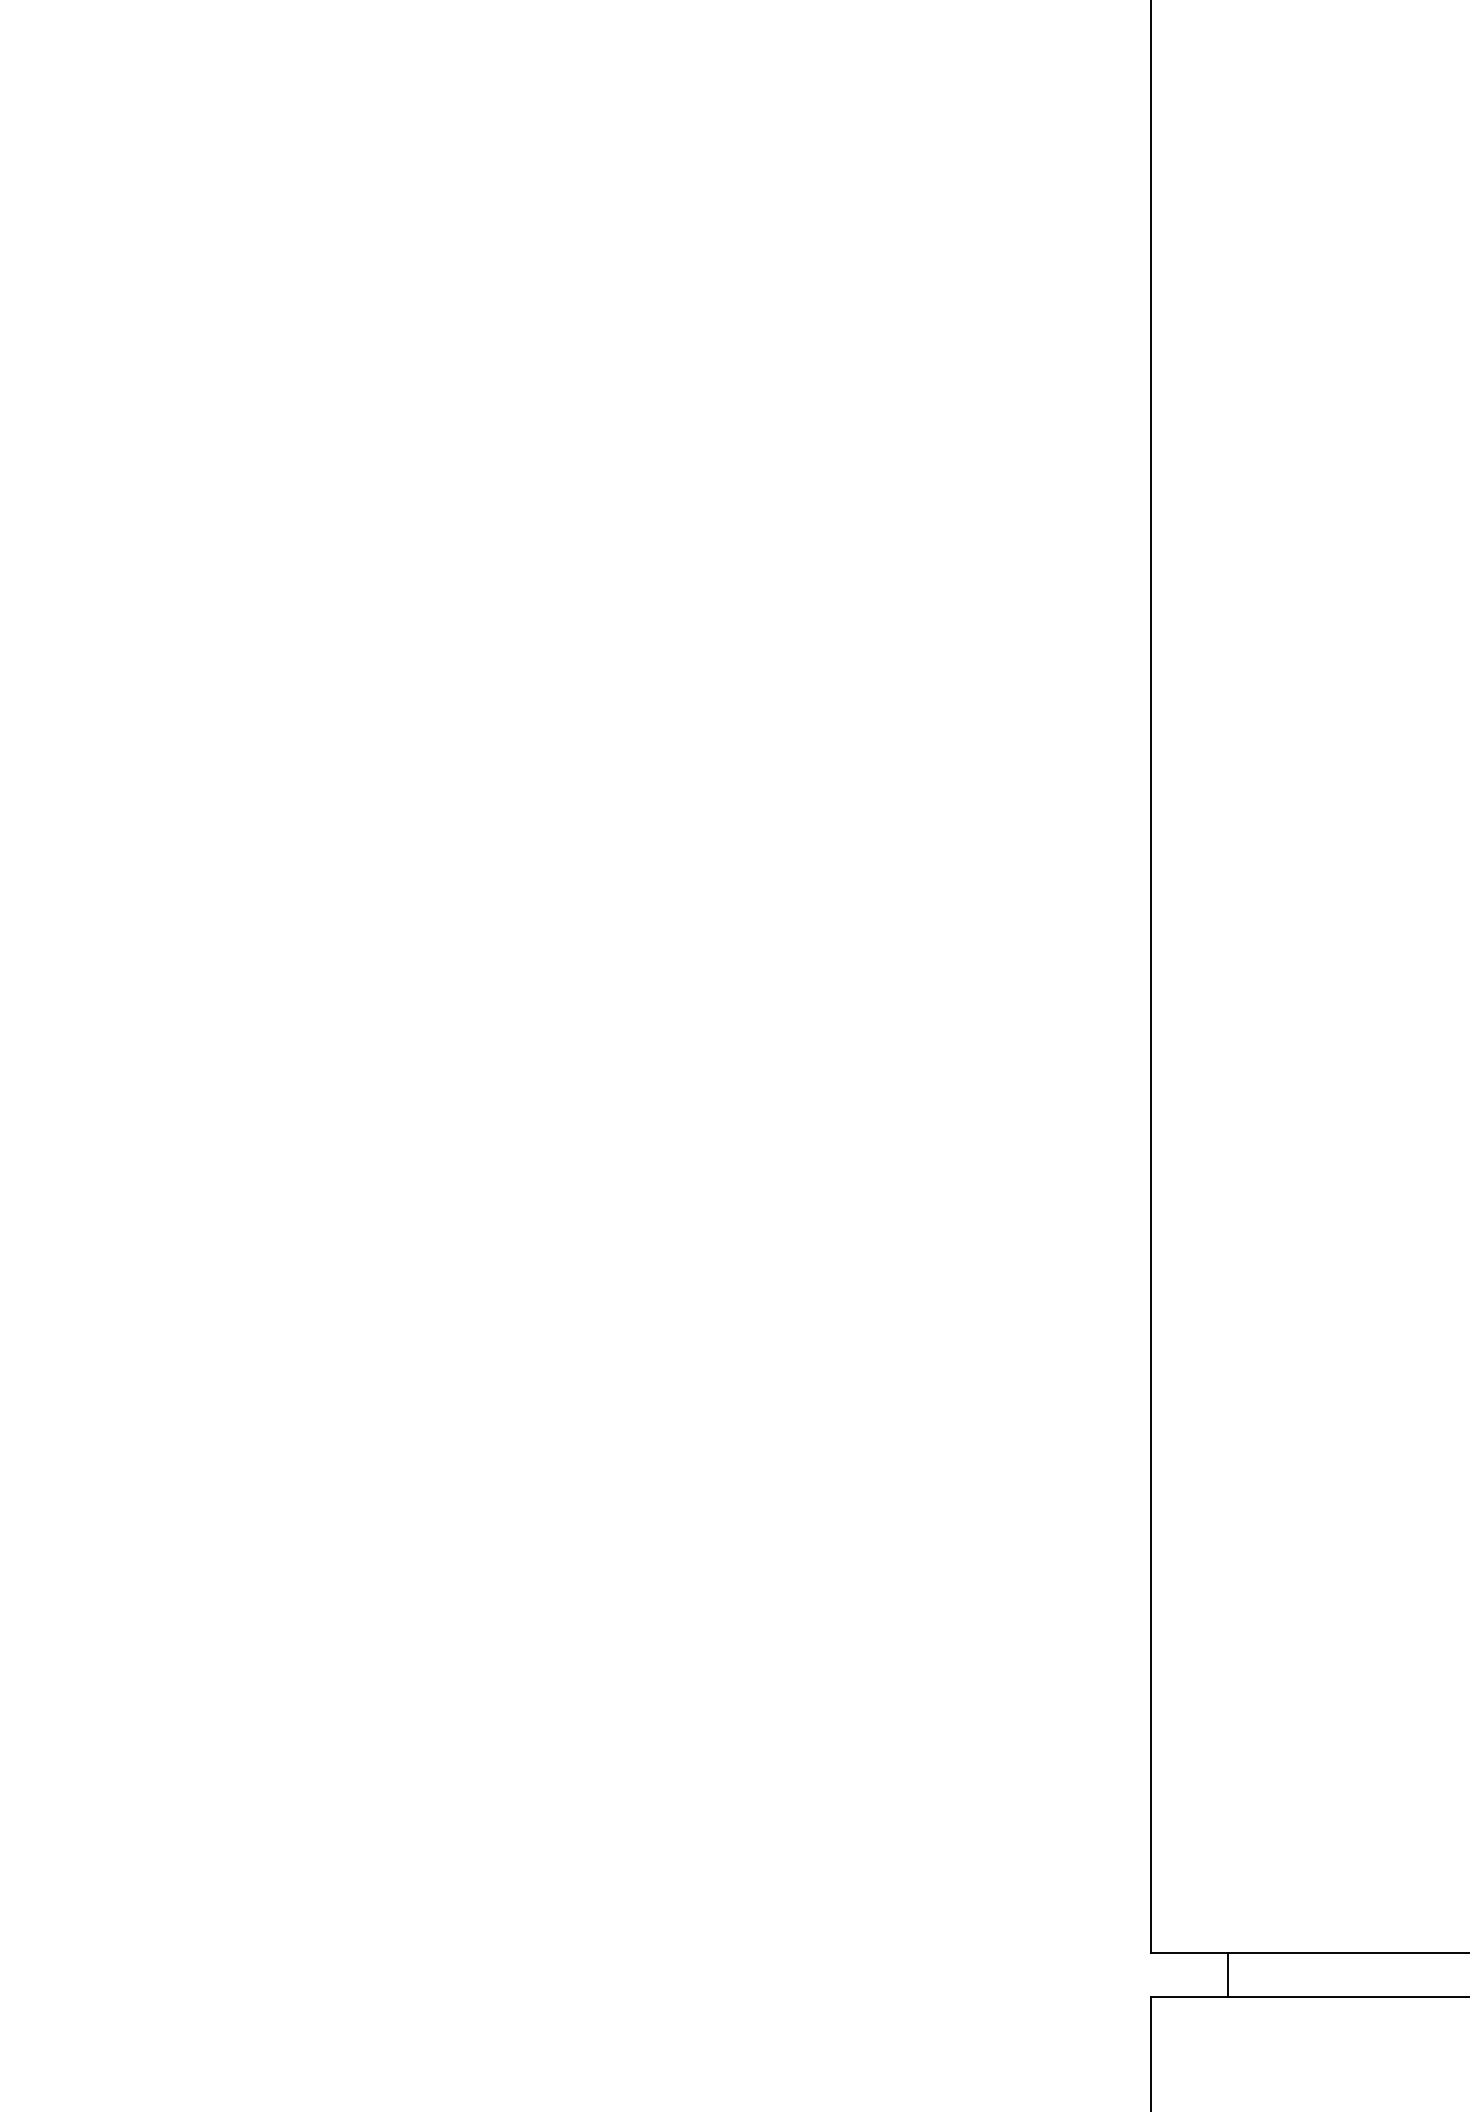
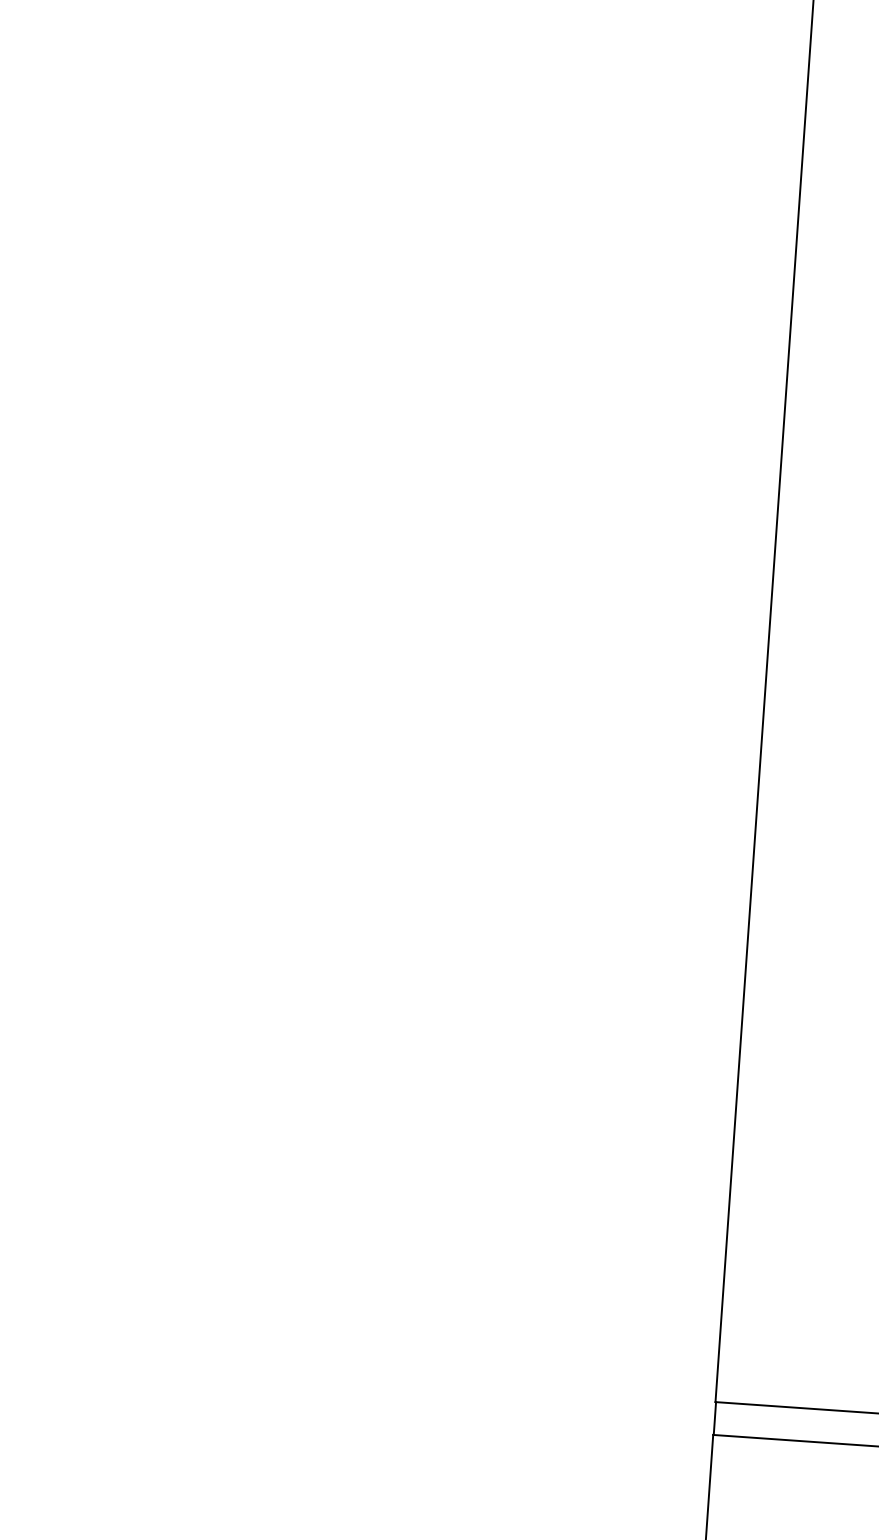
line: (1228, 1974) -> (714, 1418), moved

